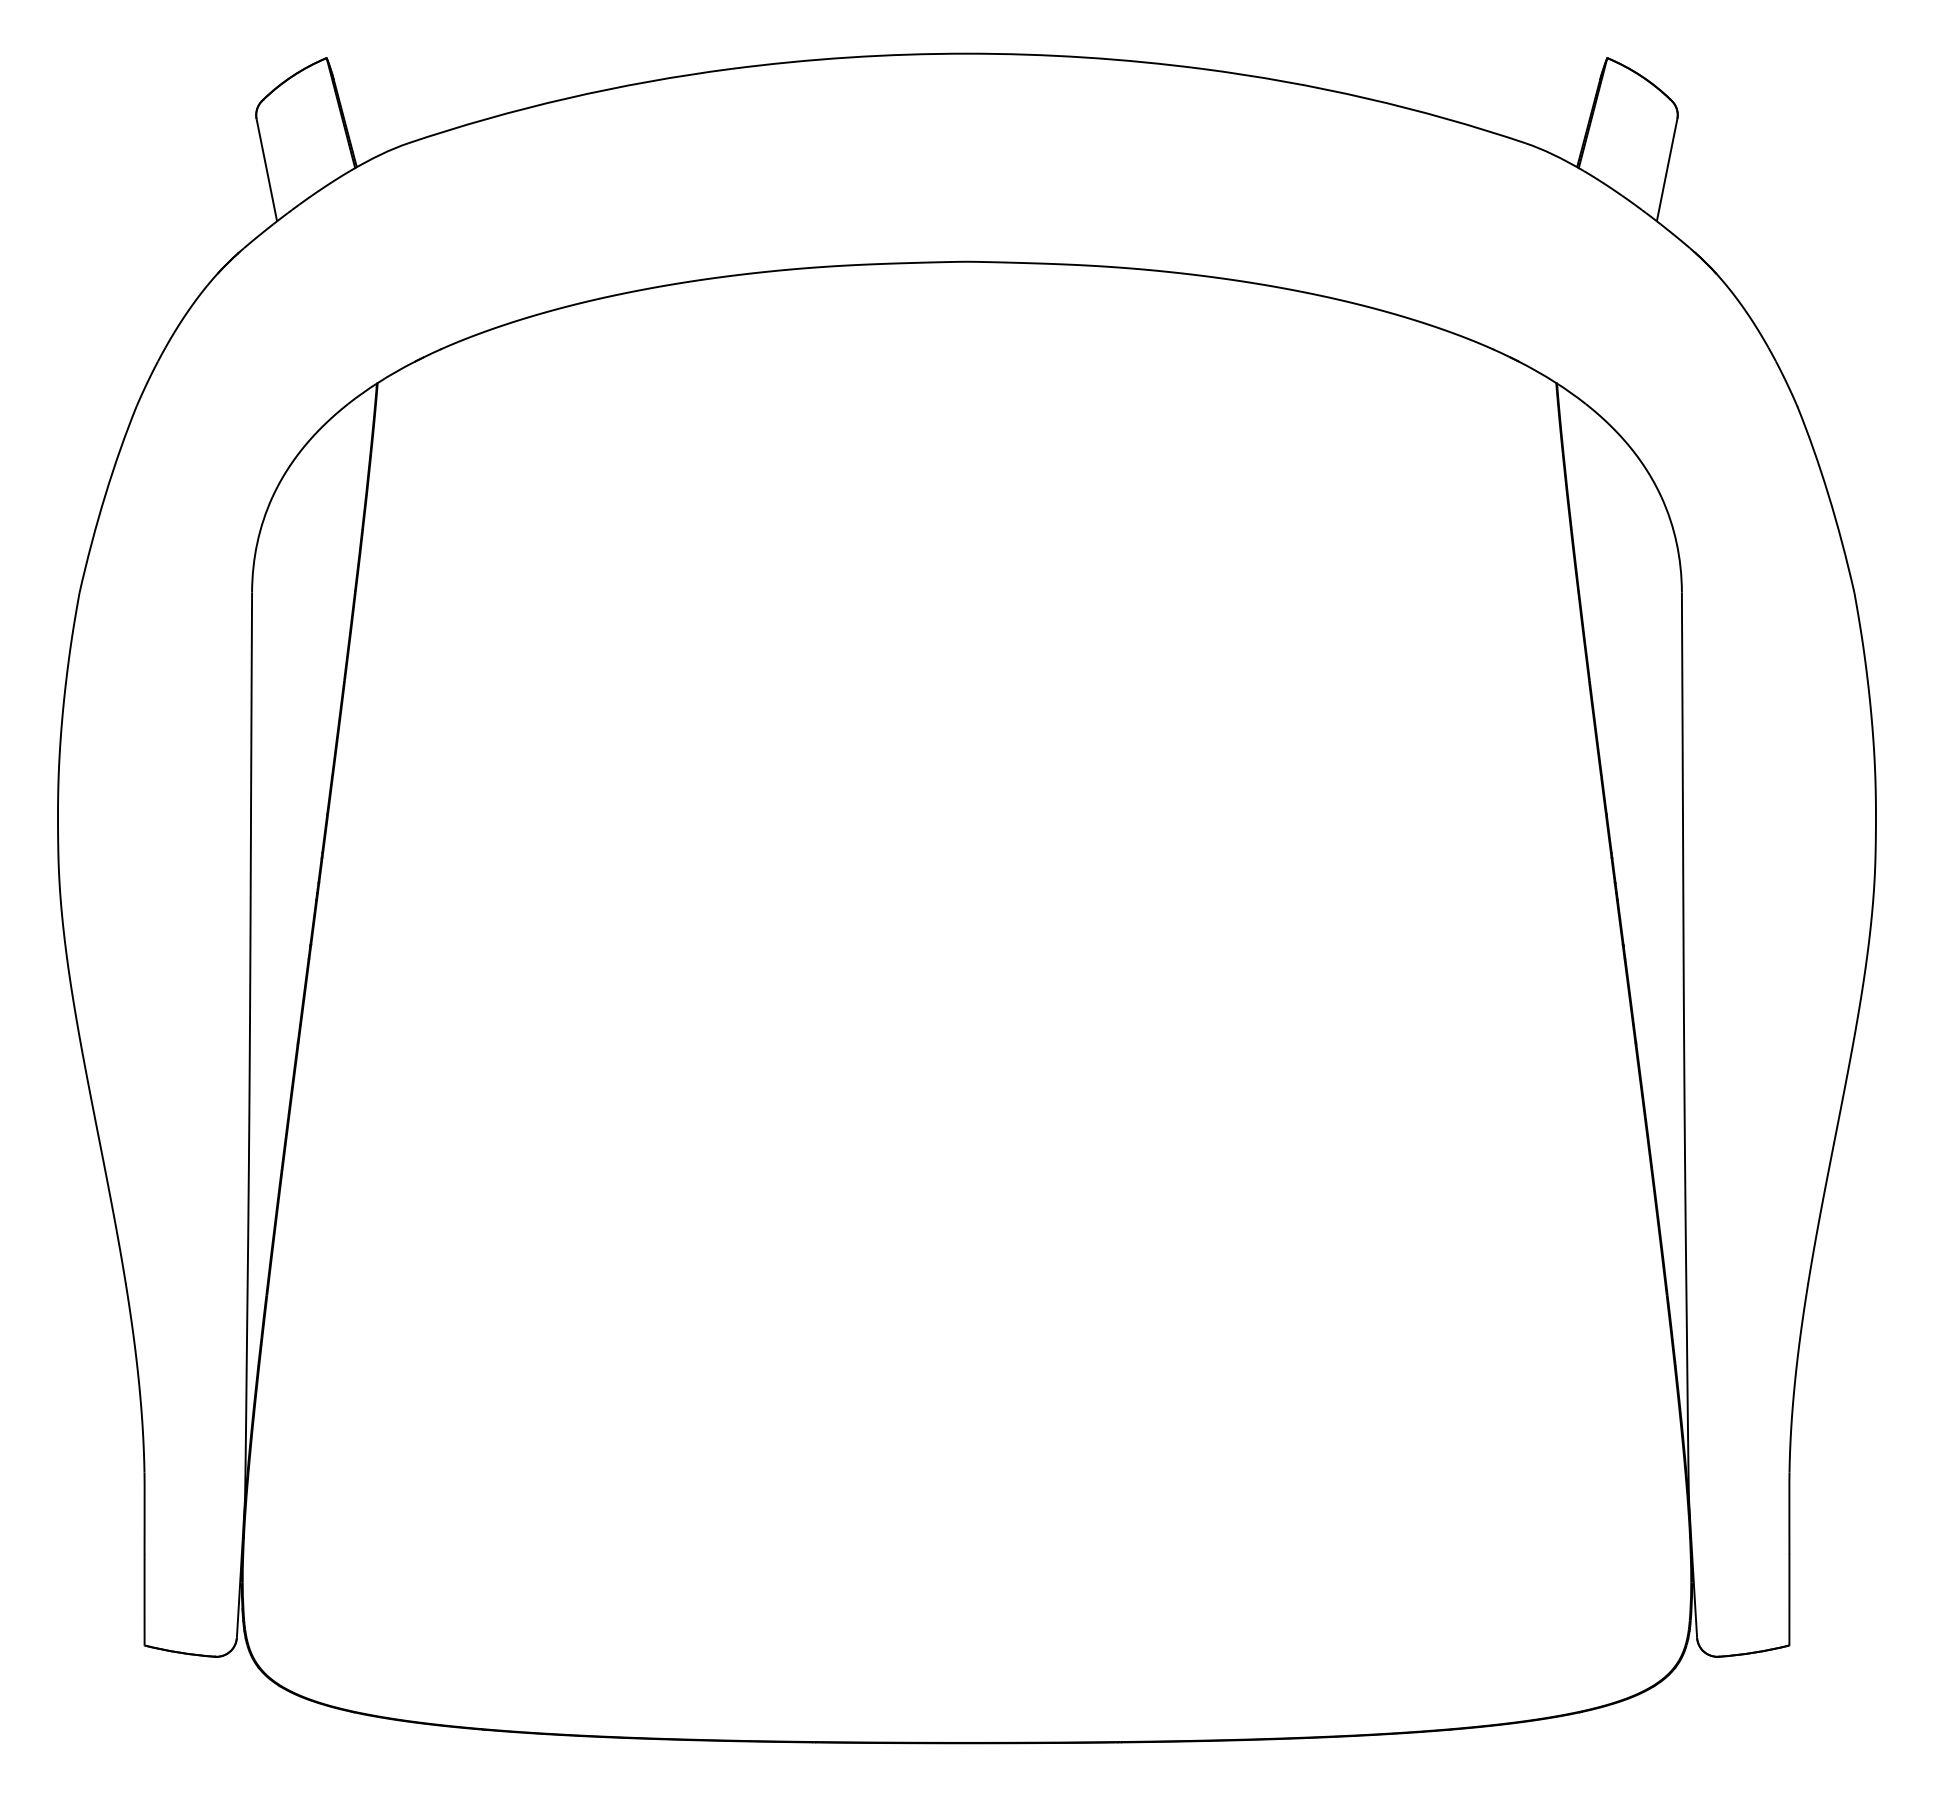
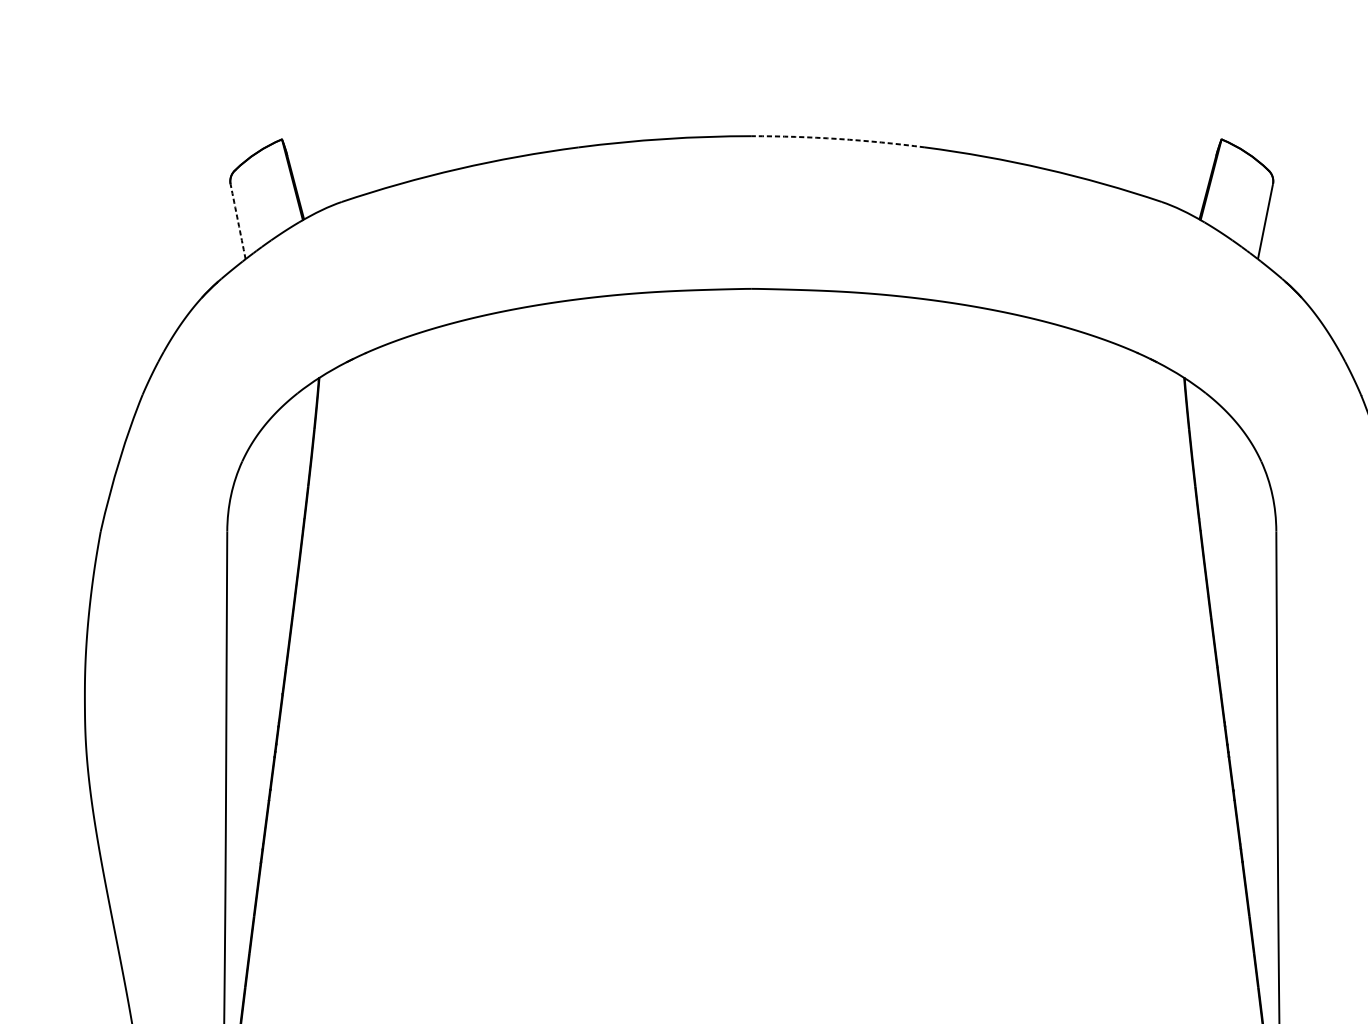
arc: (1085, 57) -> (838, 138), solid -> dashed
arc: (266, 170) -> (237, 221), solid -> dashed

